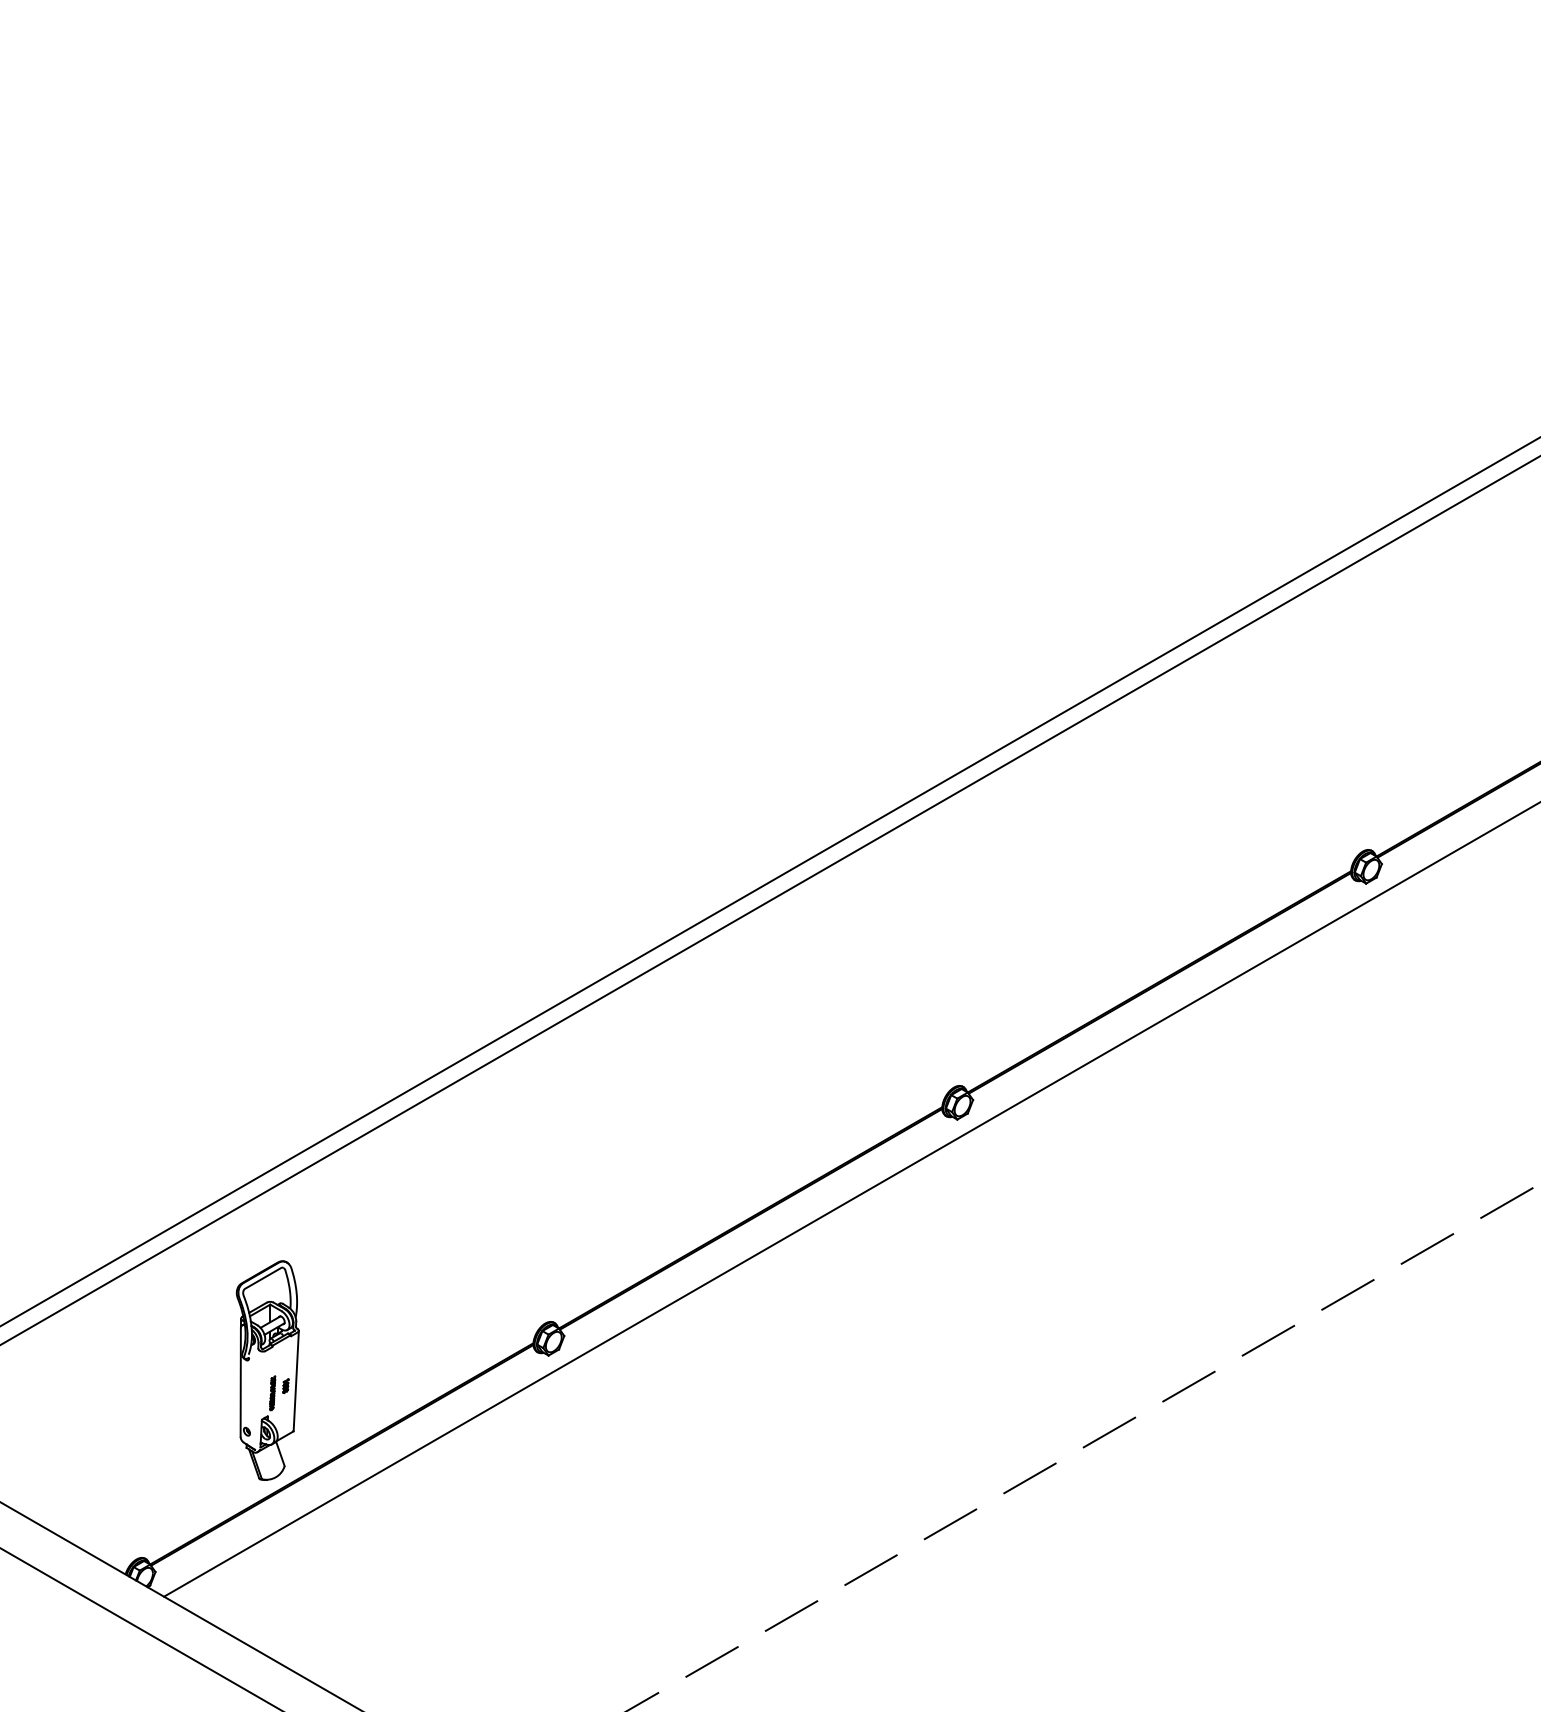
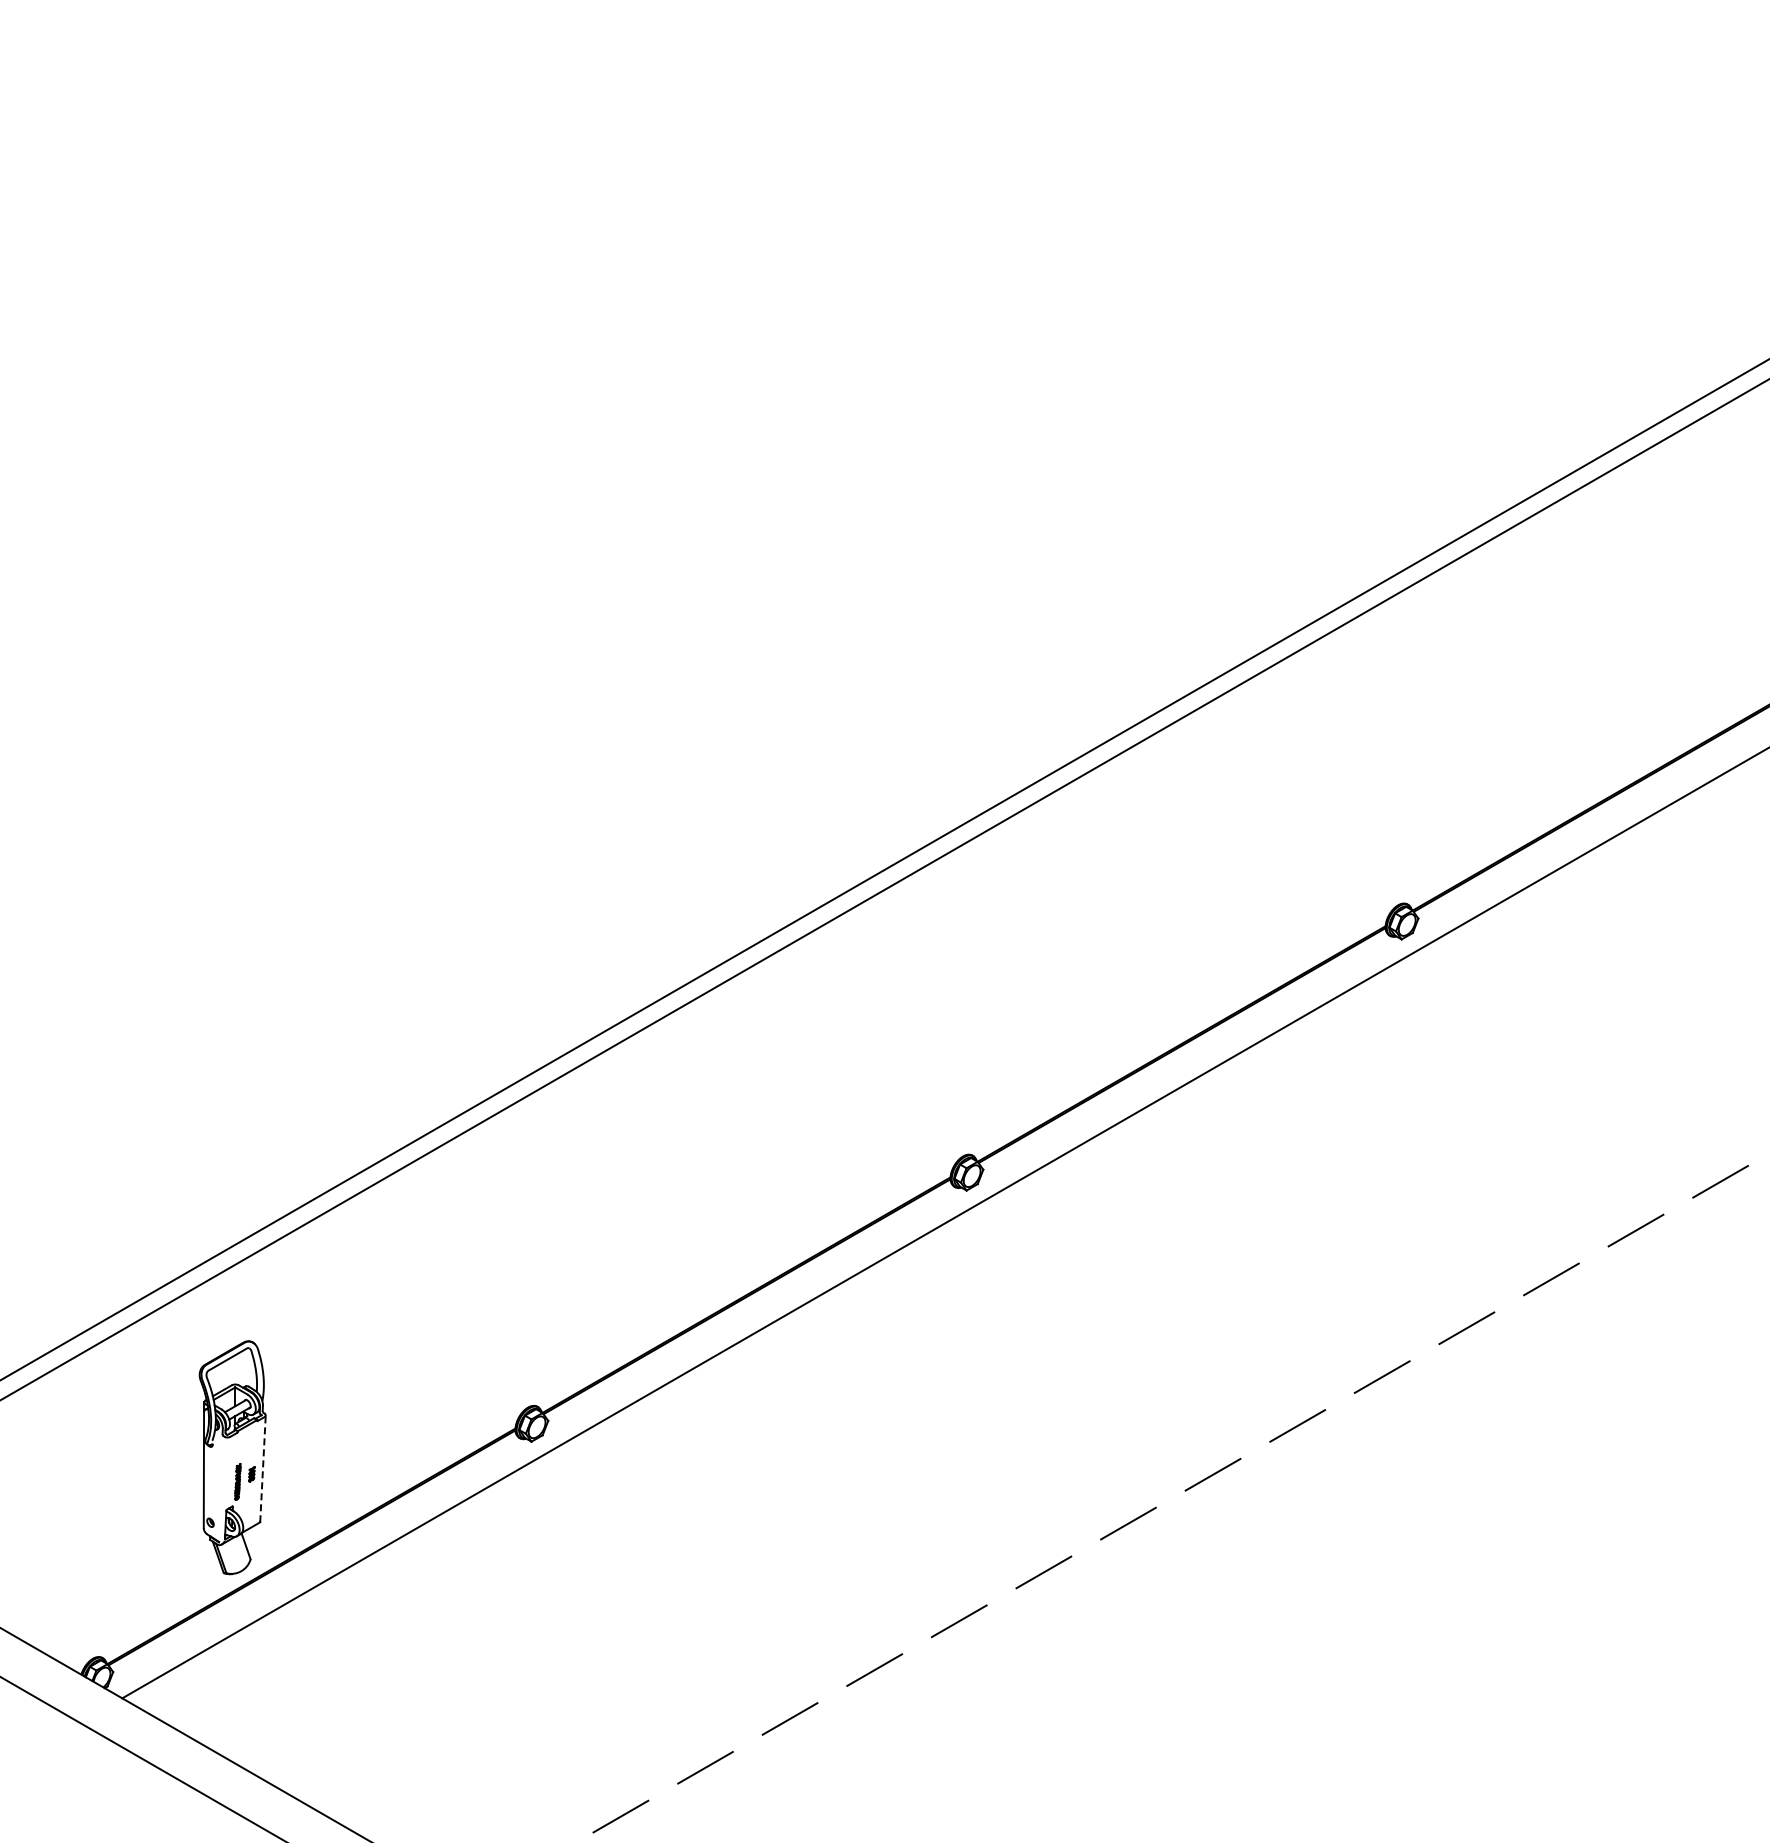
line: (296, 1380) -> (263, 1468), solid -> dashed

